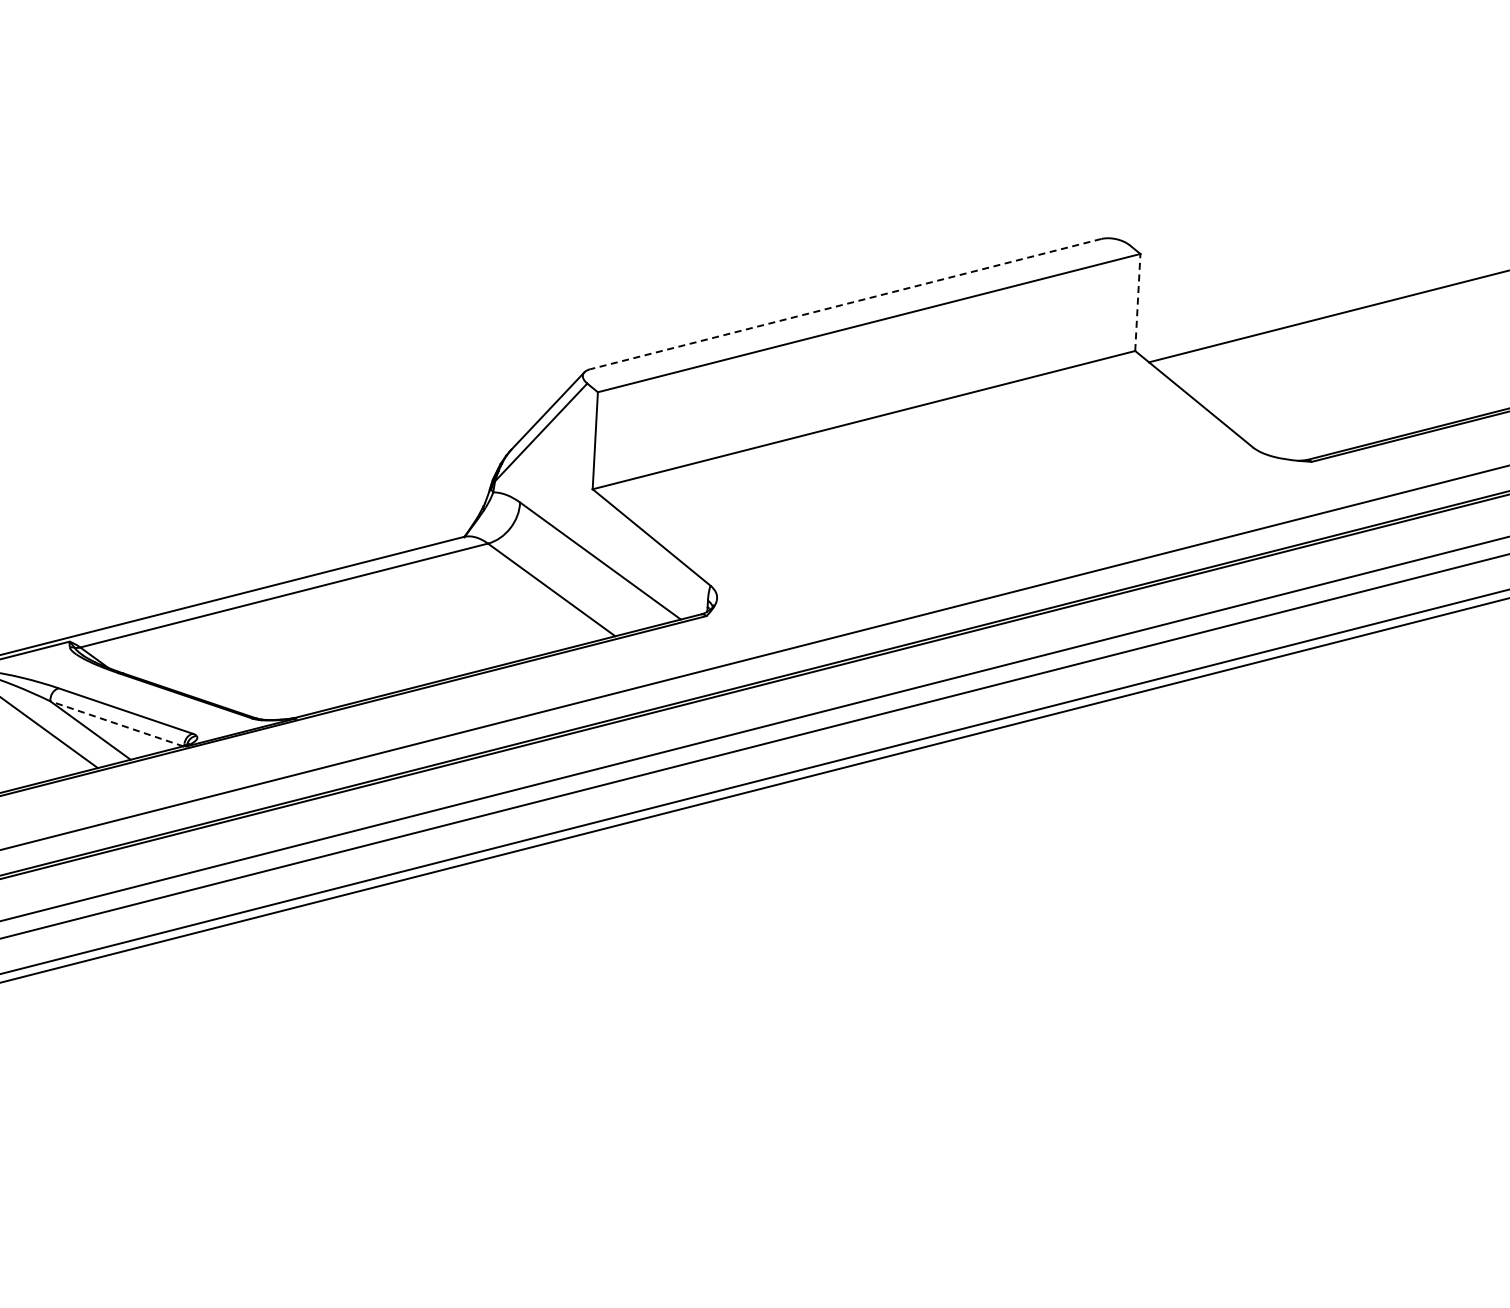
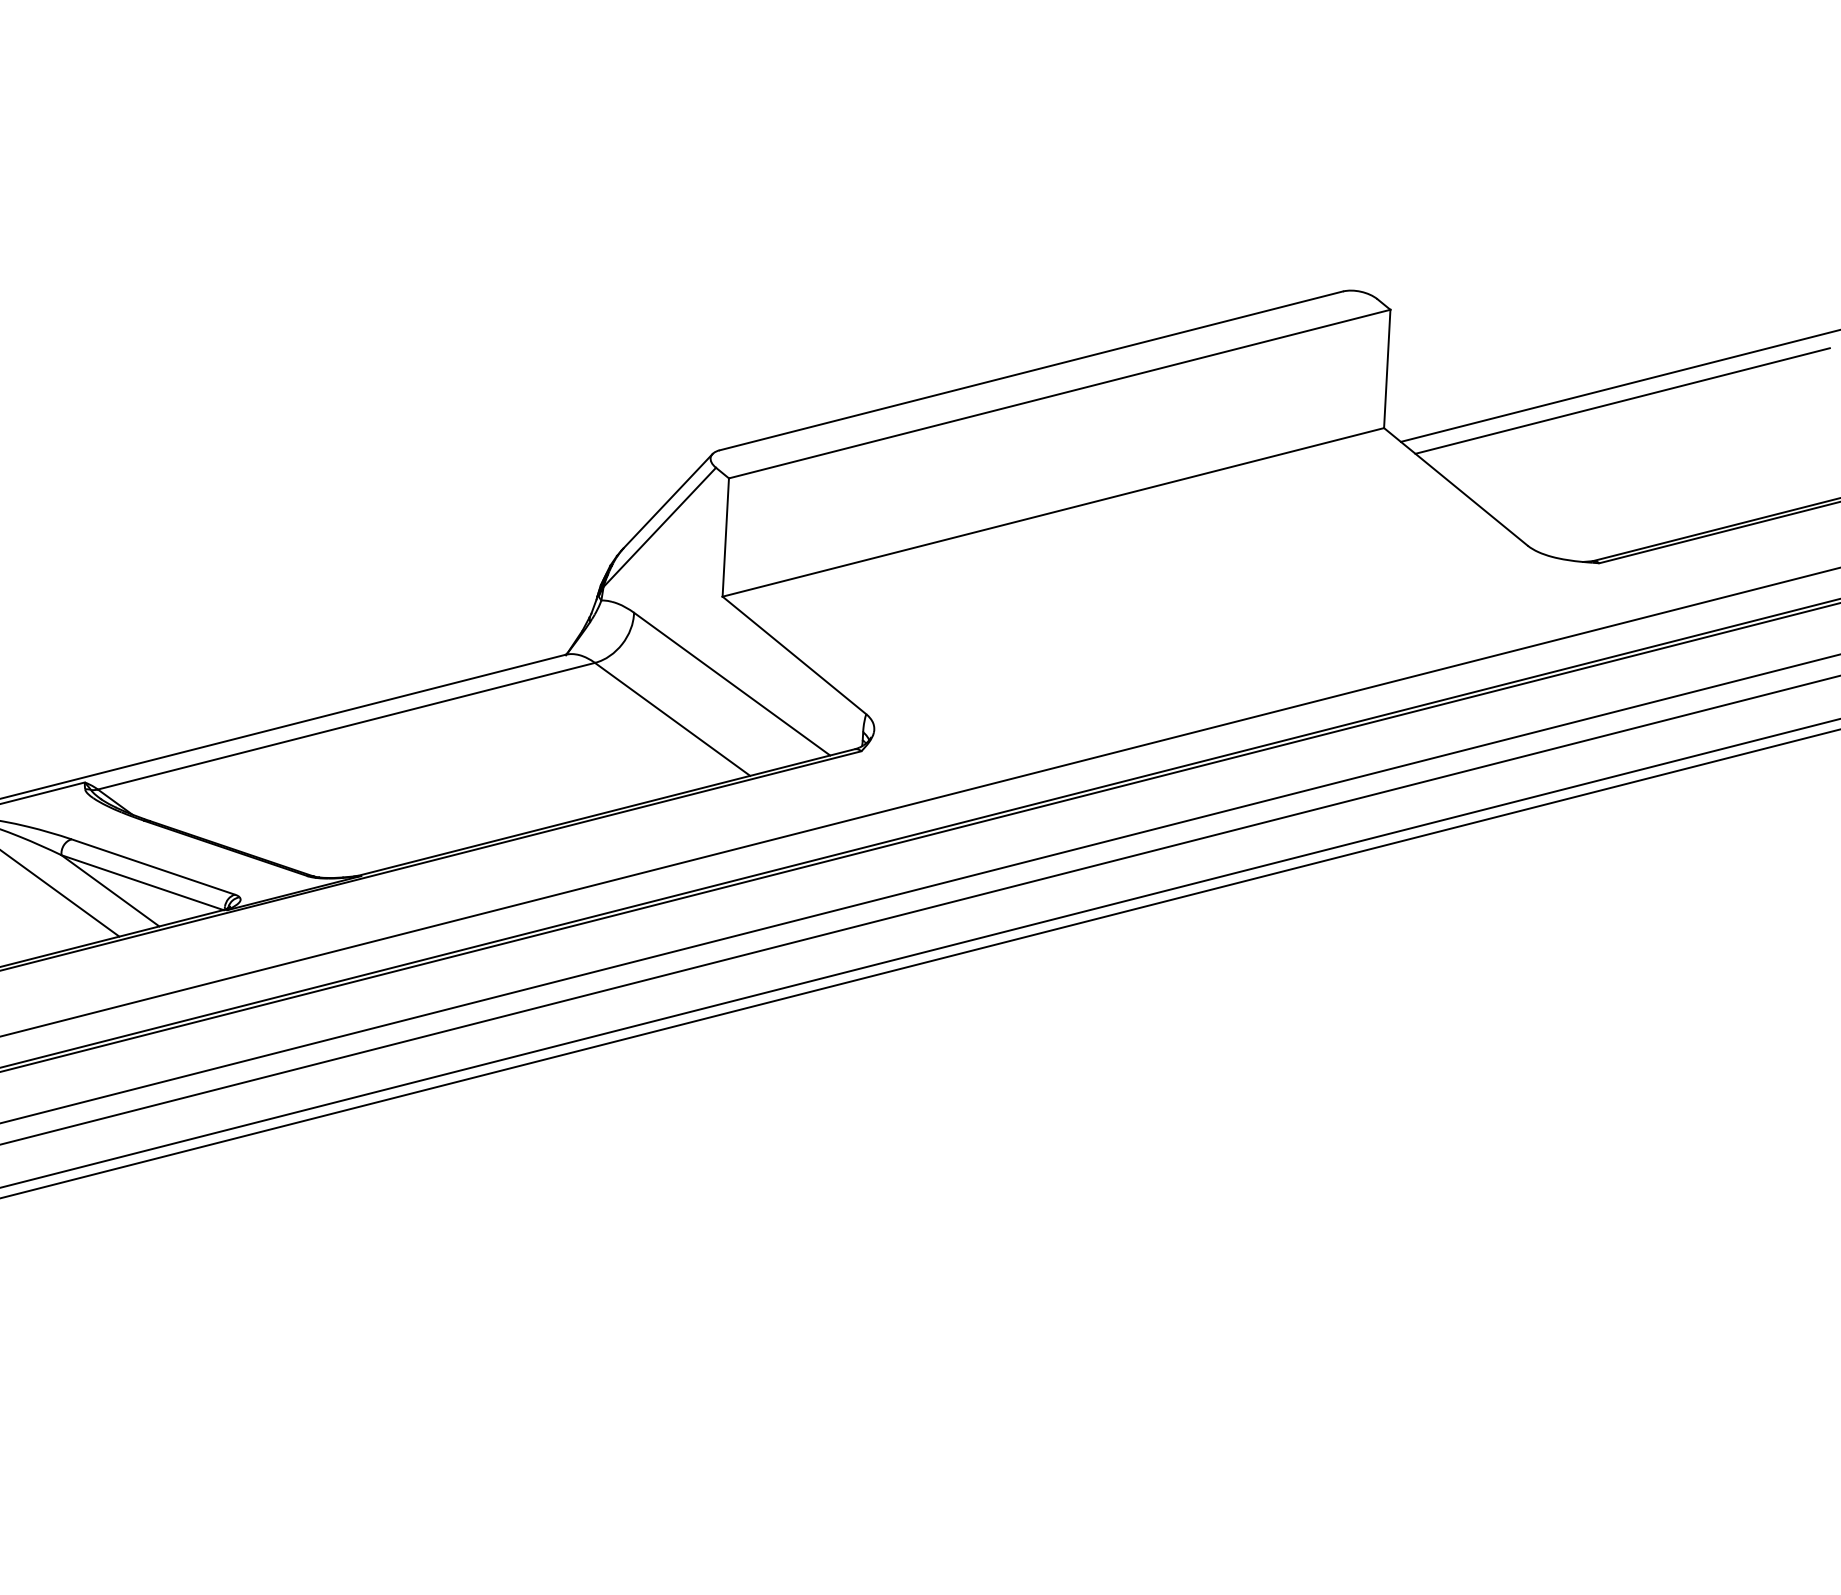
line: (1137, 302) -> (1386, 368), dashed -> solid
line: (845, 304) -> (1030, 371), dashed -> solid
line: (1330, 328) -> (1622, 400), added
line: (116, 723) -> (142, 882), dashed -> solid

